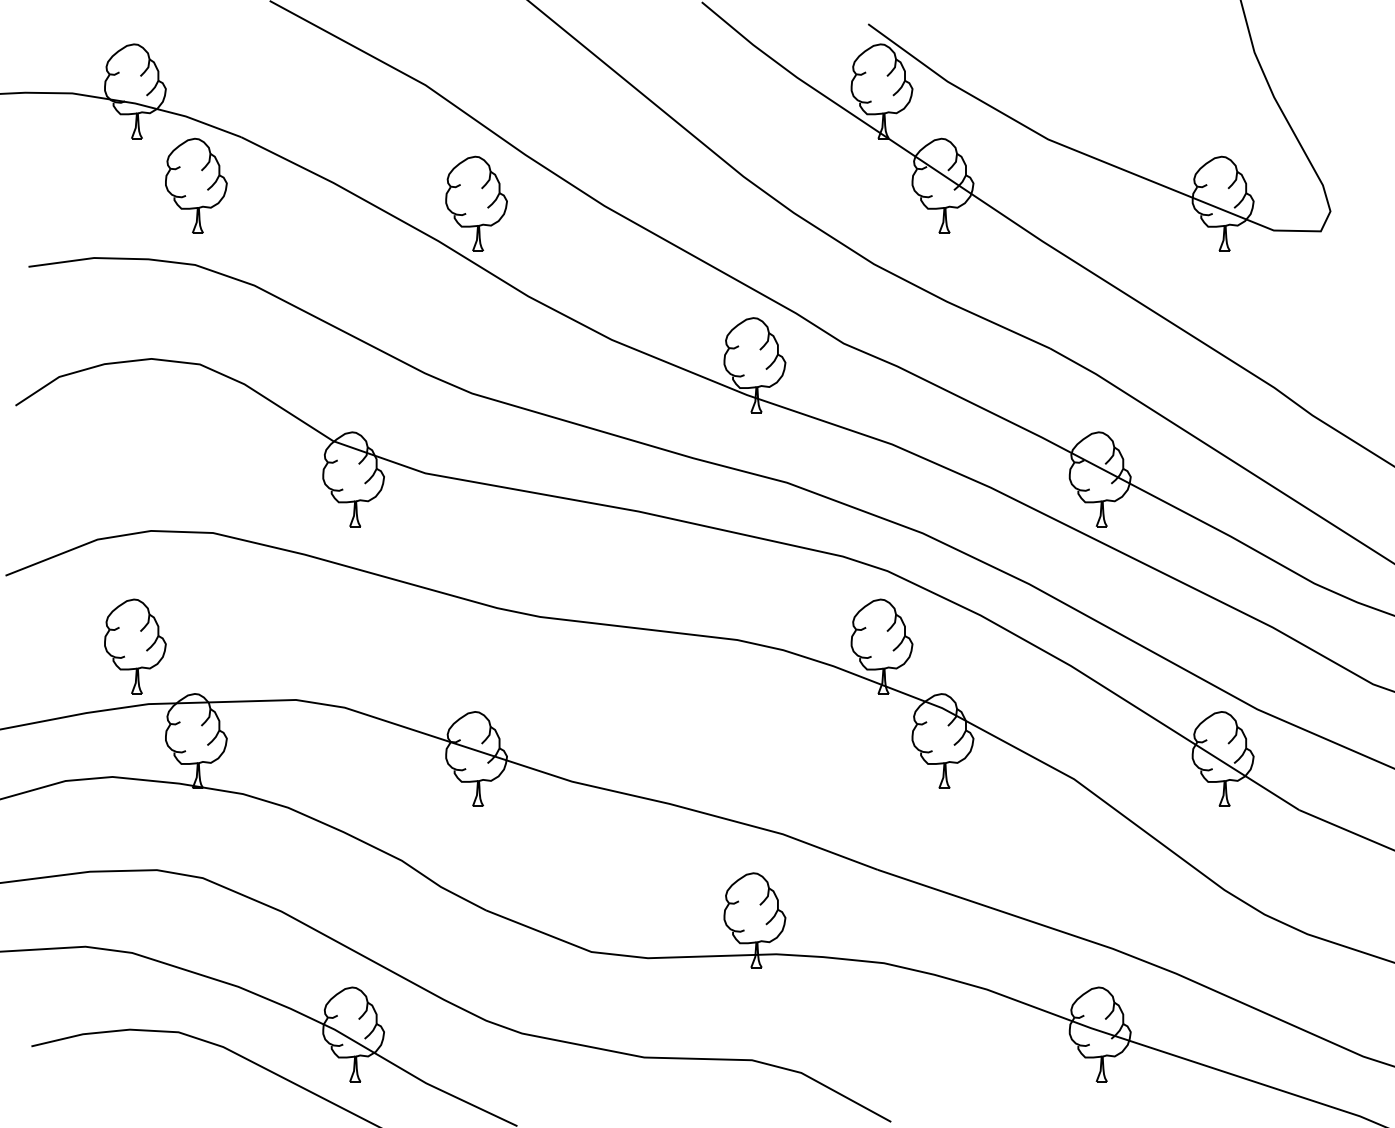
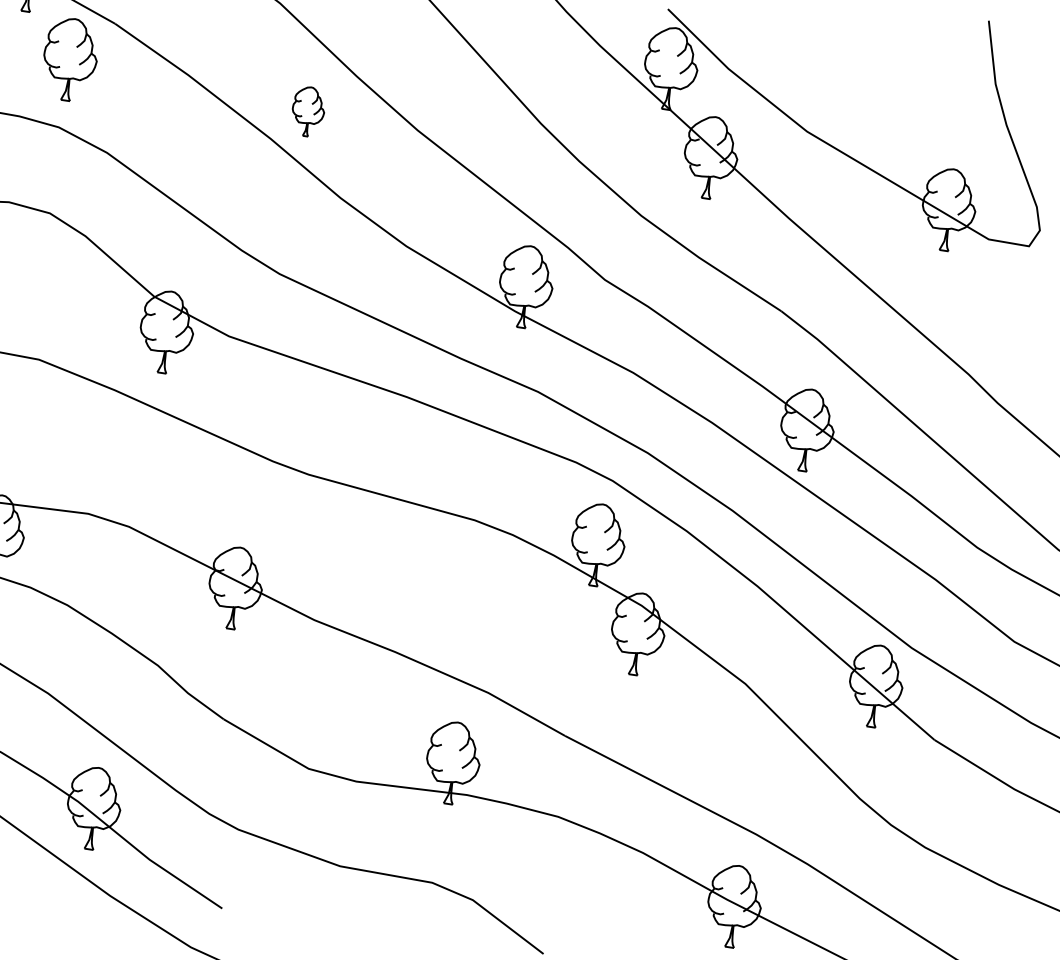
part: (476, 203) -> (308, 111), size x0.6

